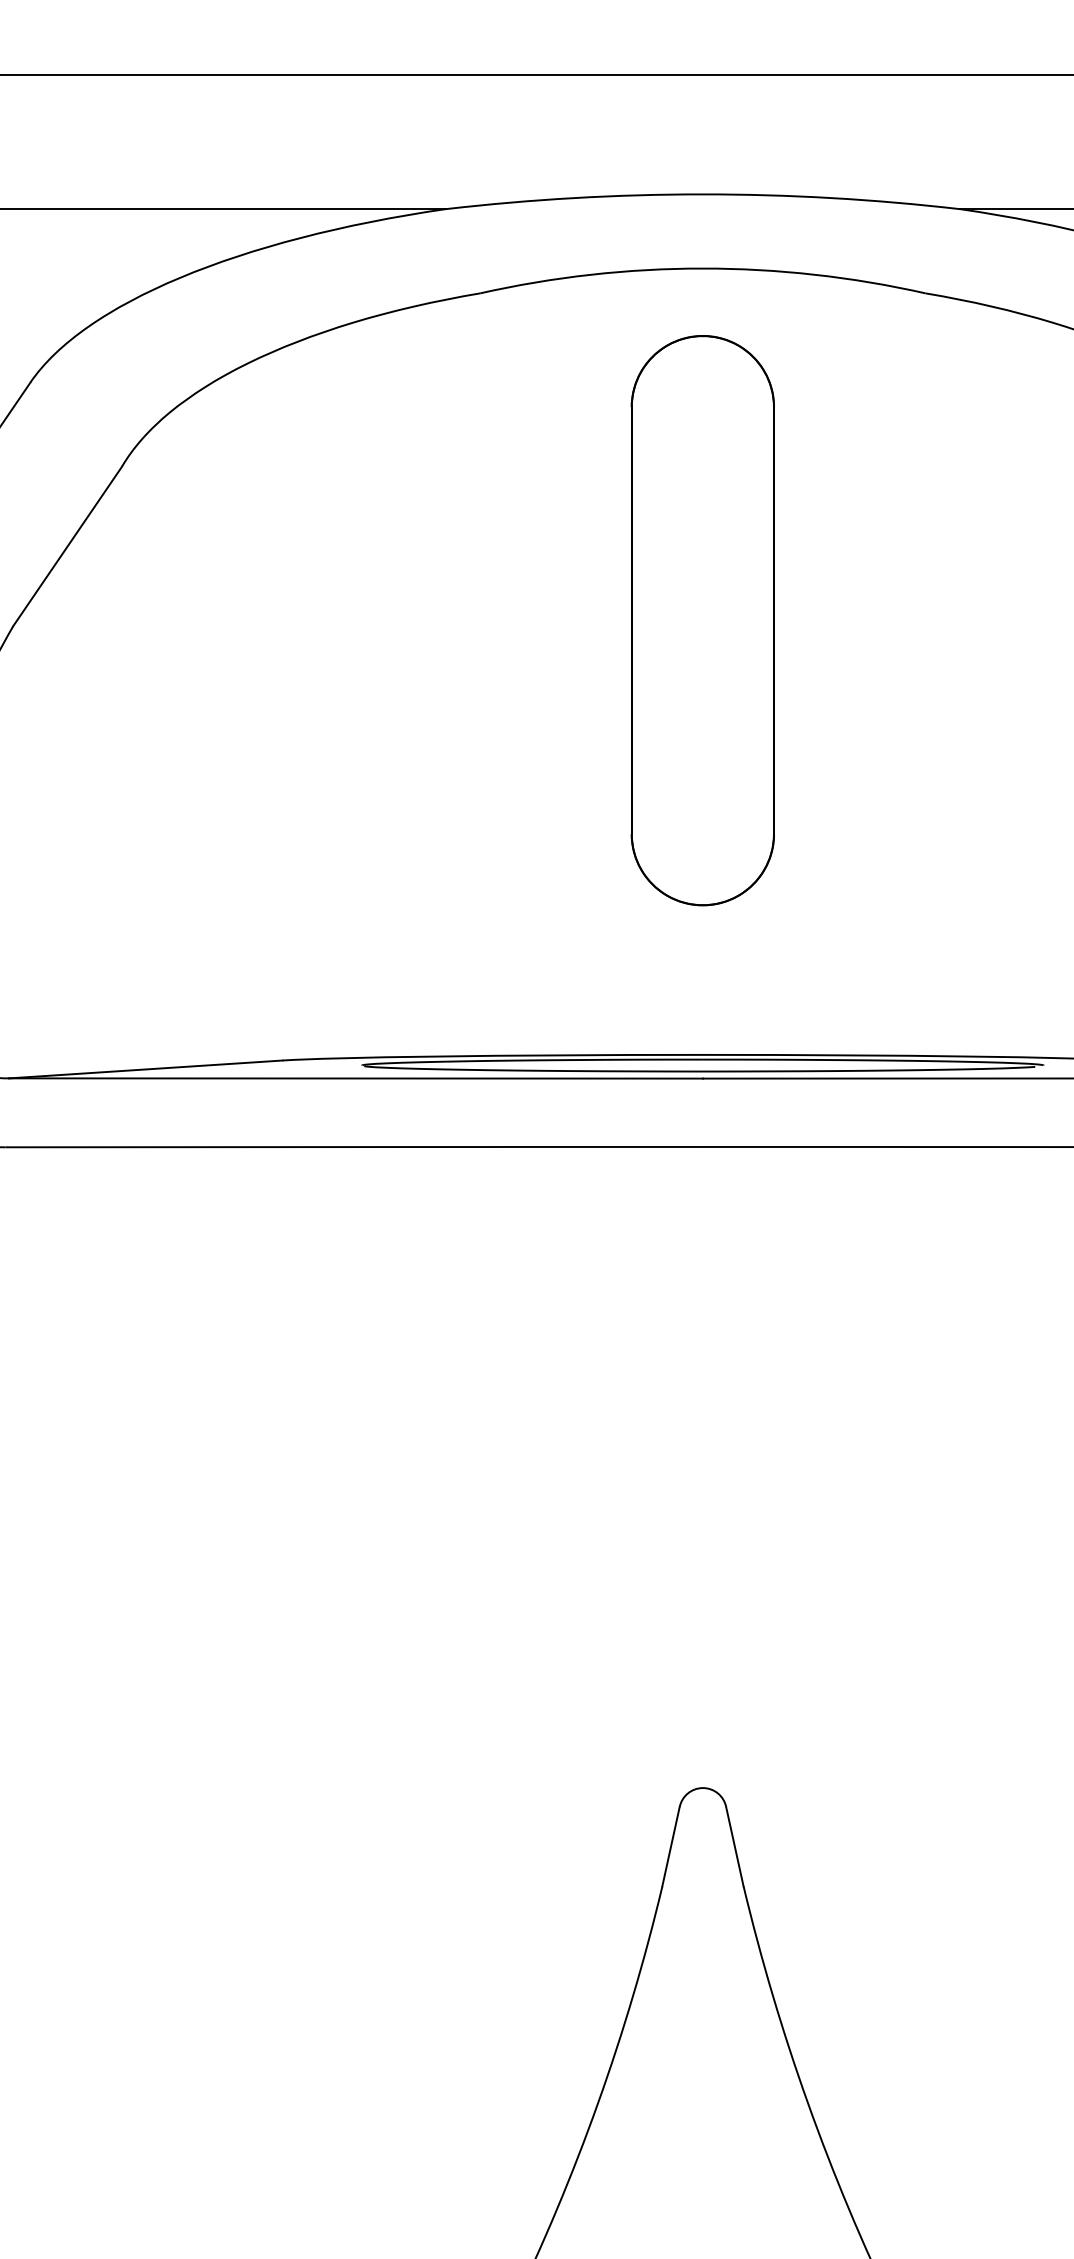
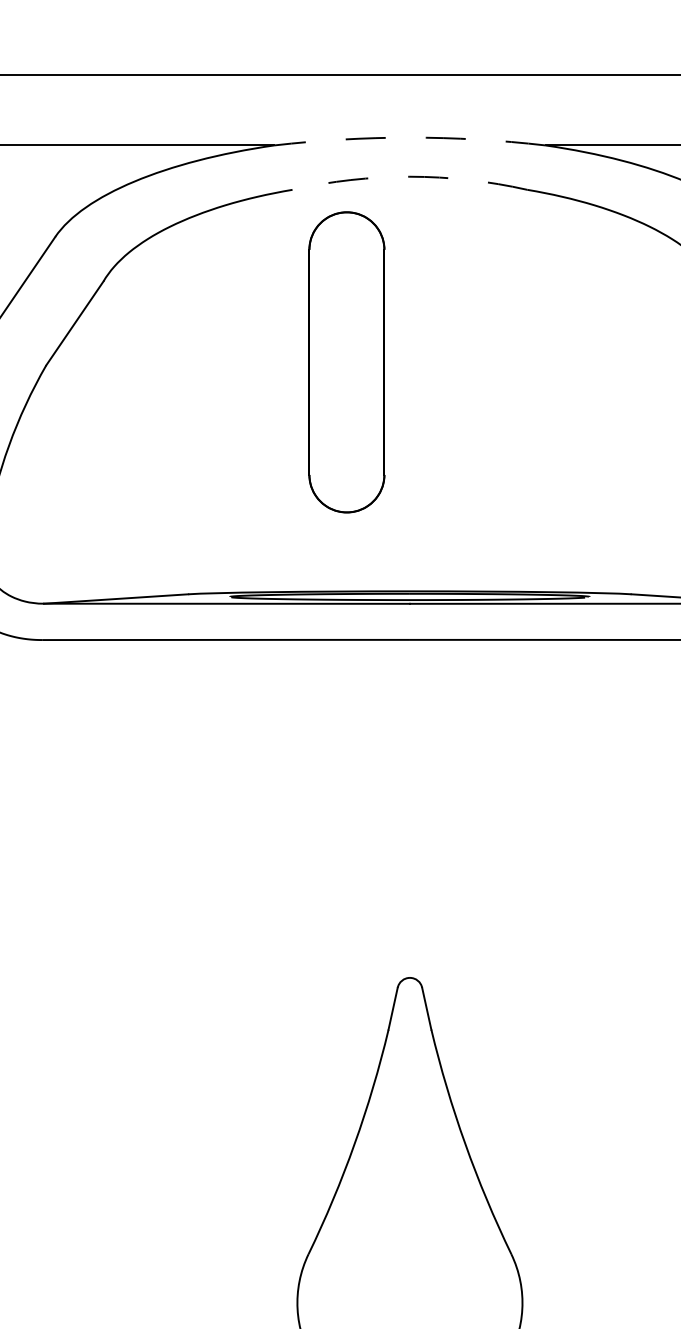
arc: (702, 194) -> (409, 137), solid -> dashed
arc: (702, 268) -> (409, 176), solid -> dashed
part: (702, 620) -> (346, 362), moved

